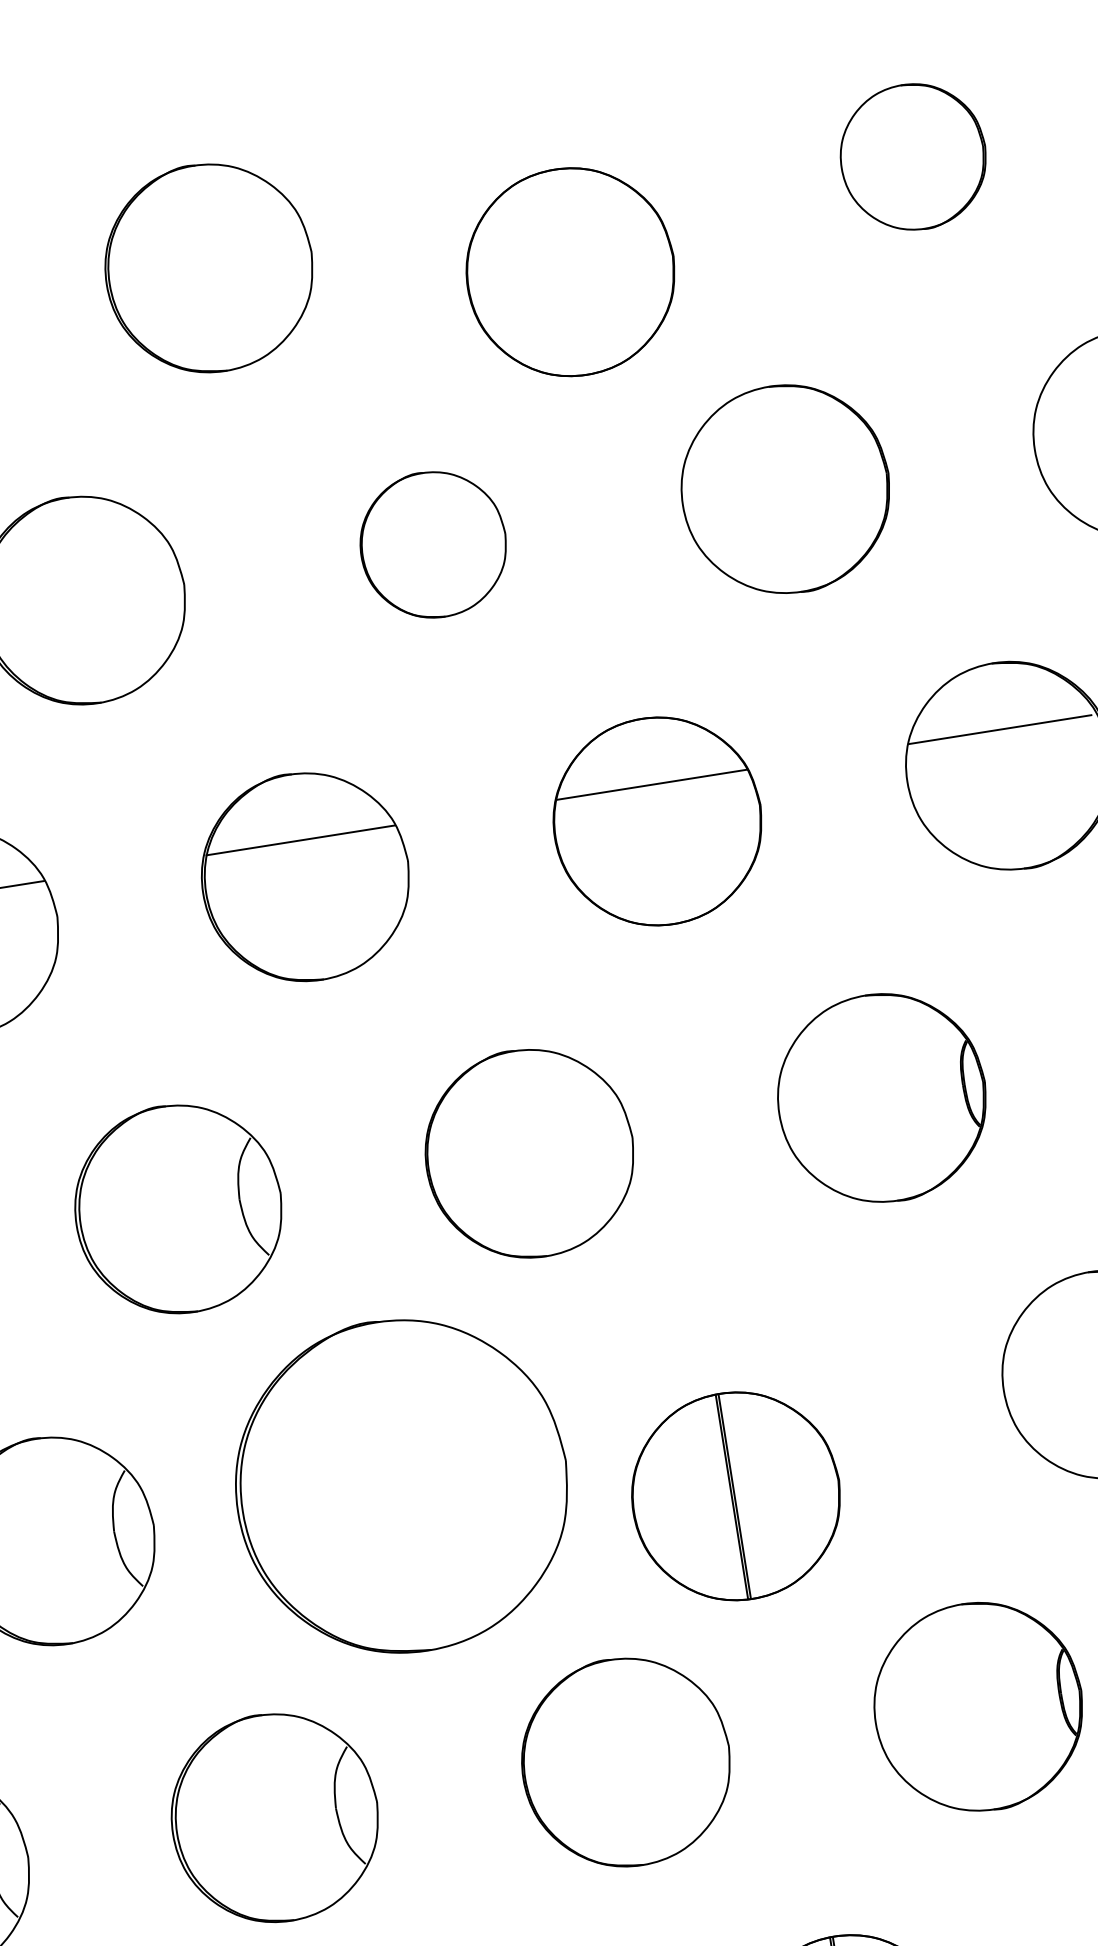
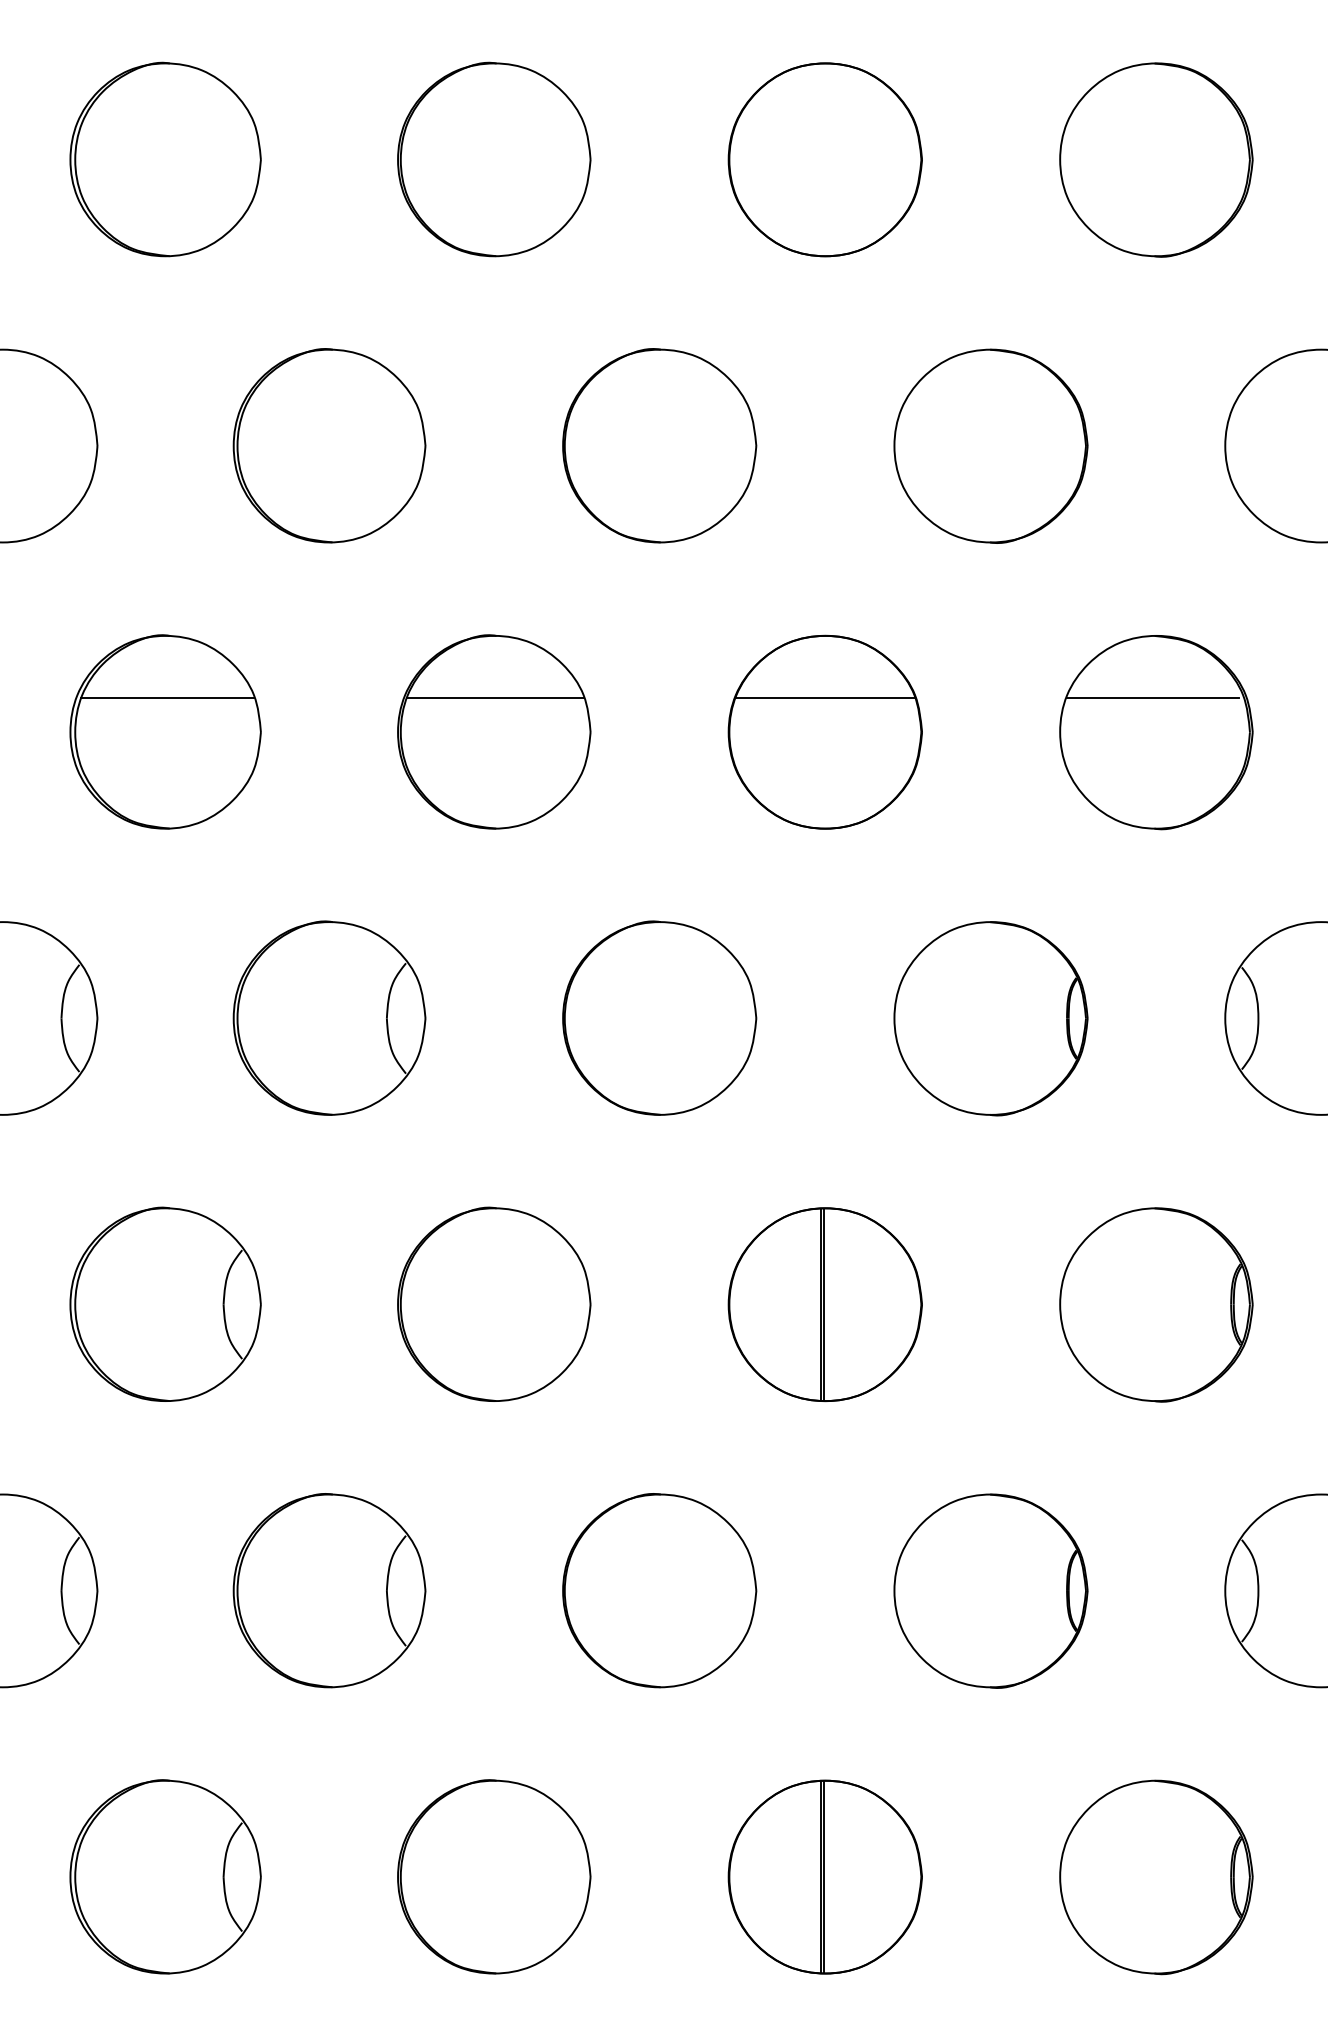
part: (913, 156) -> (1156, 159), size x1.43
part: (569, 272) -> (824, 159), moved
part: (433, 544) -> (659, 445), size x1.43
part: (402, 1484) -> (494, 1303), size x0.62
part: (735, 1496) -> (824, 1304), moved

